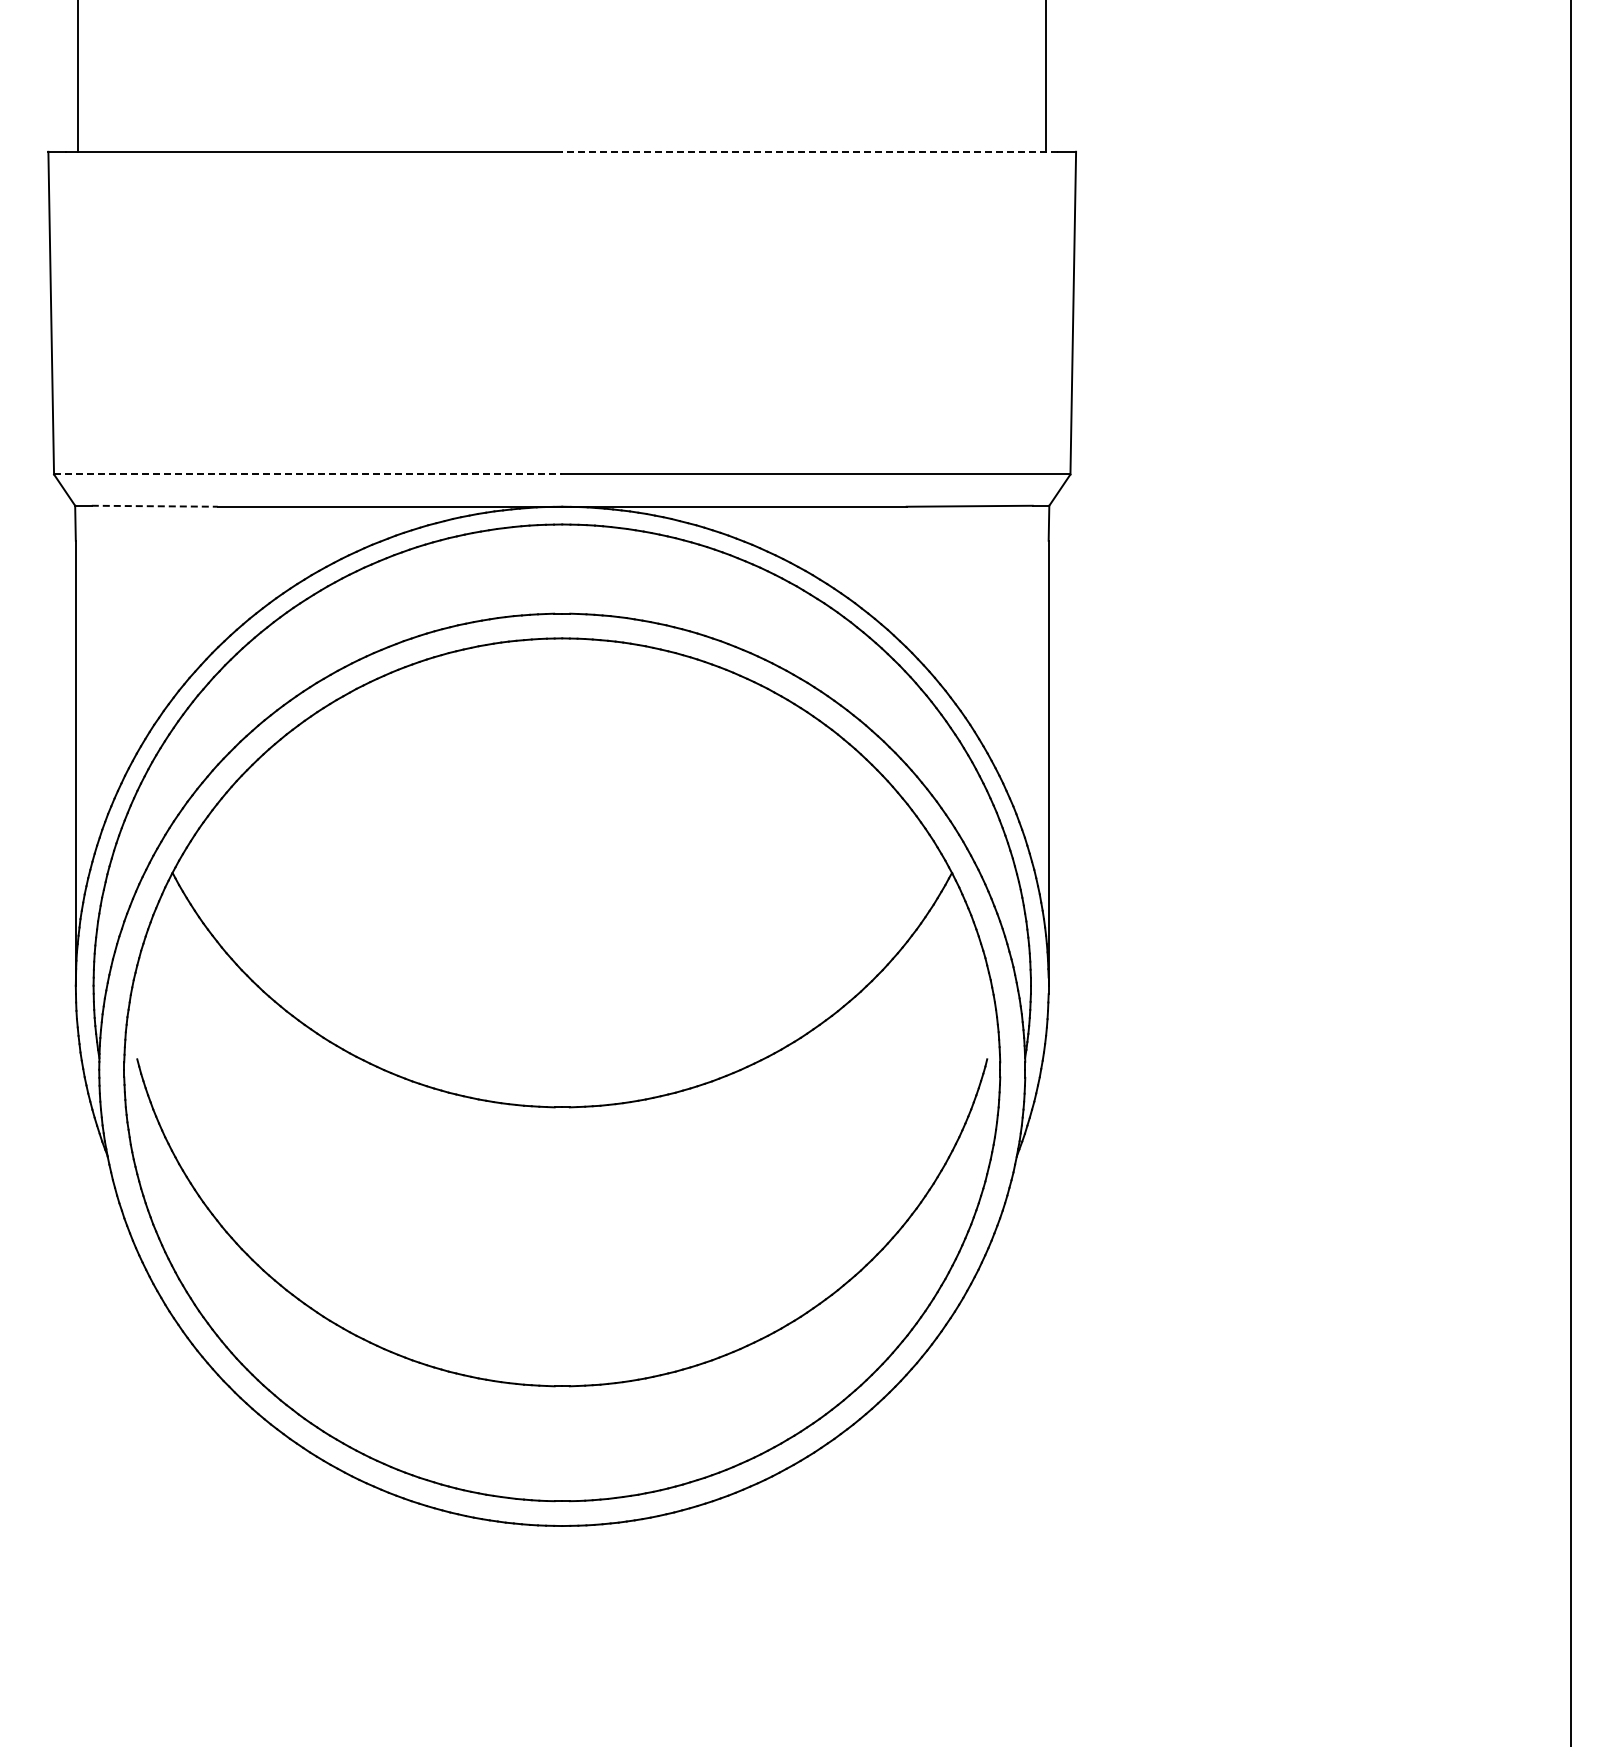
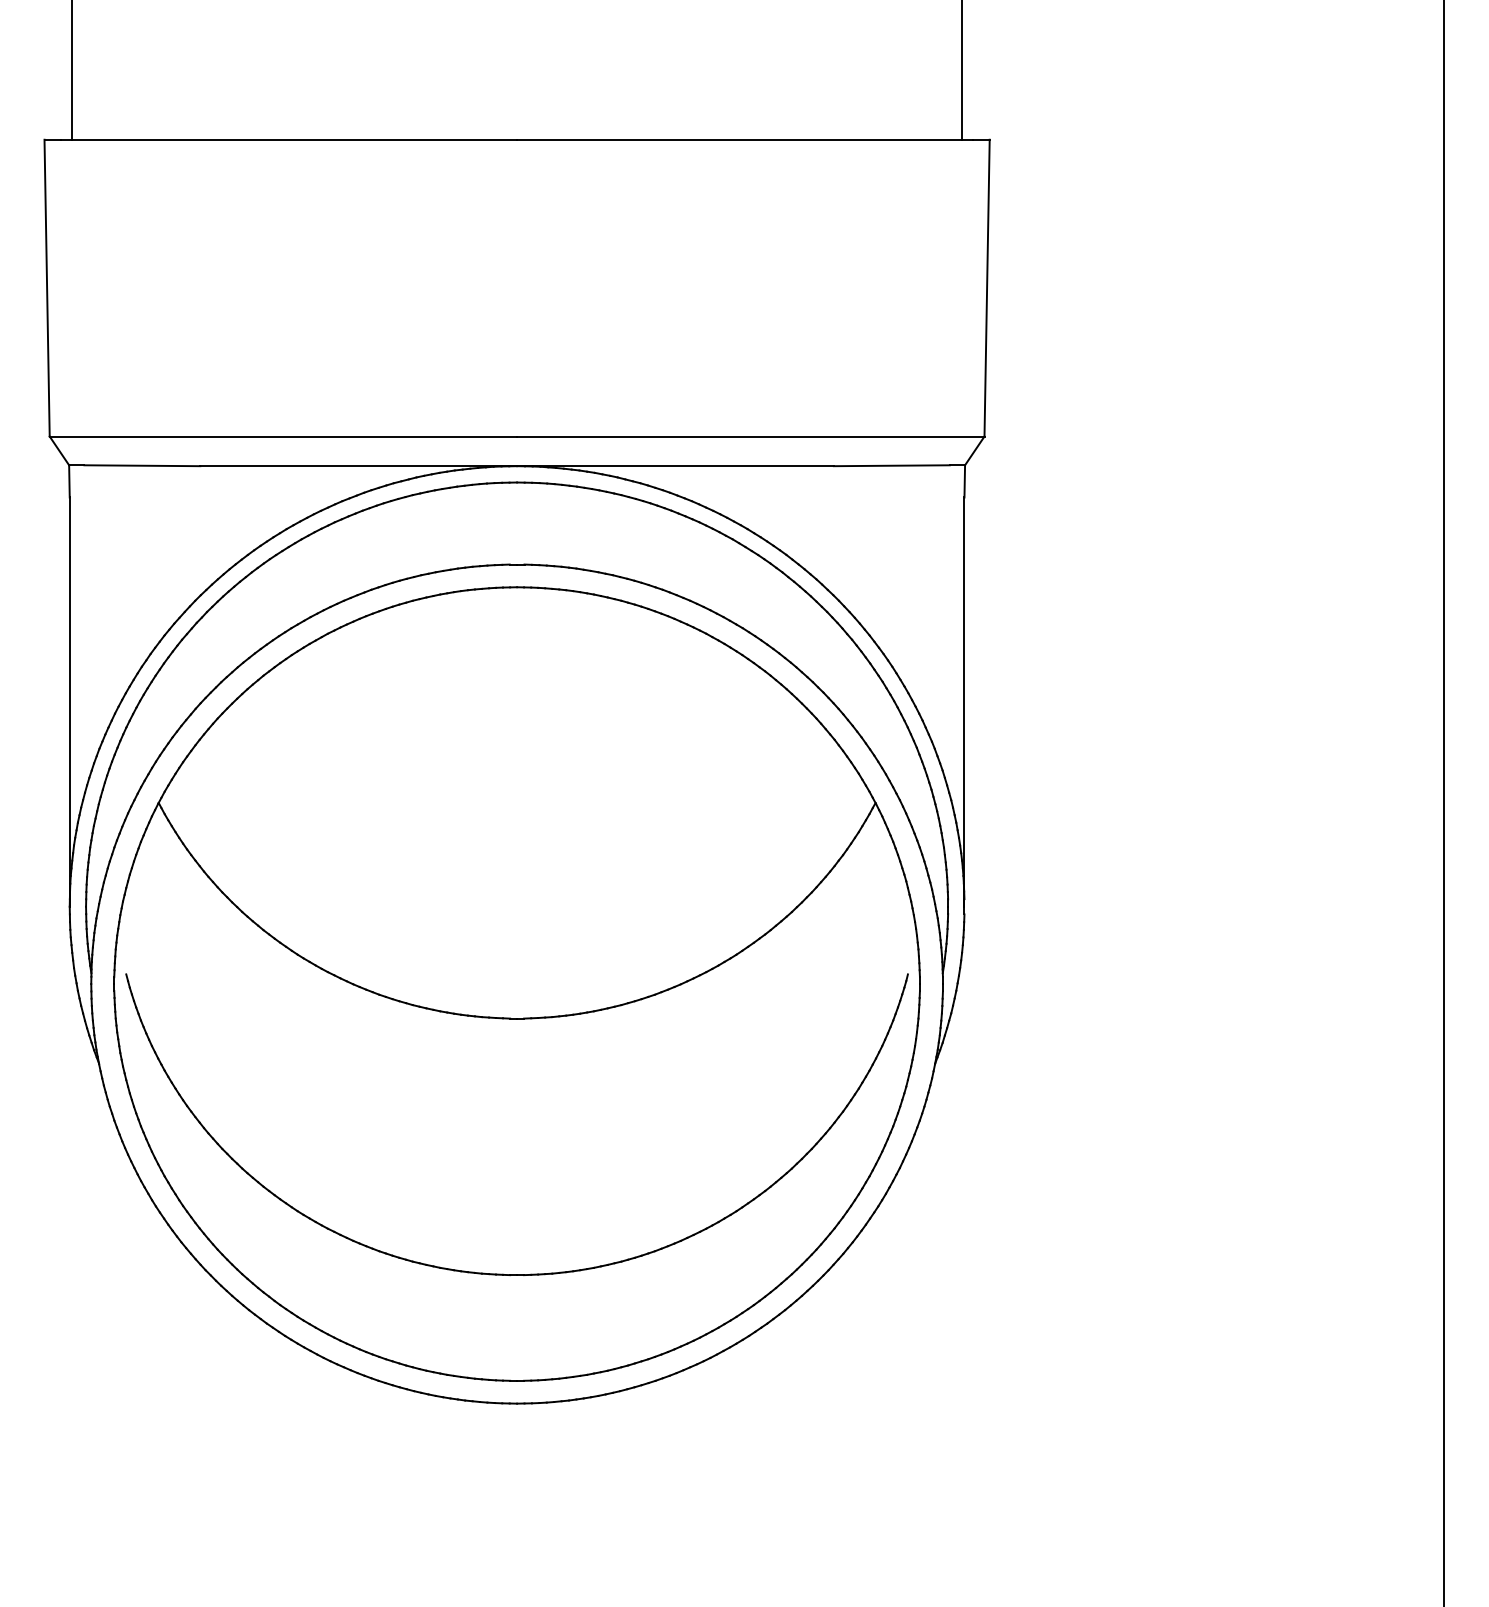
line: (809, 151) -> (744, 139), dashed -> solid
line: (308, 474) -> (283, 436), dashed -> solid
line: (155, 506) -> (143, 465), dashed -> solid

